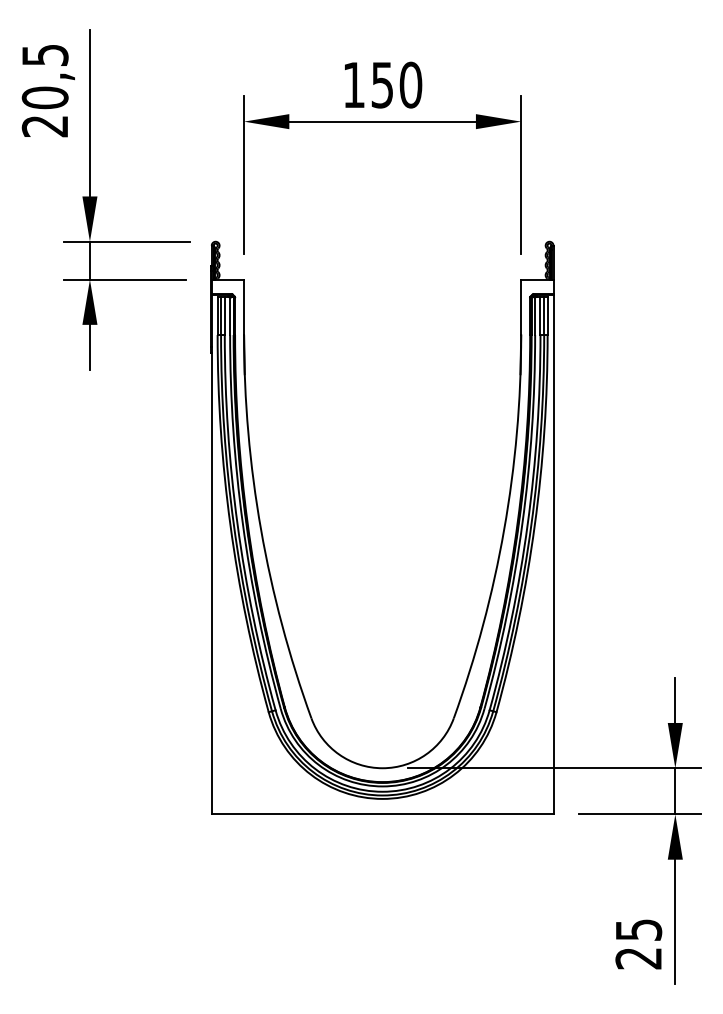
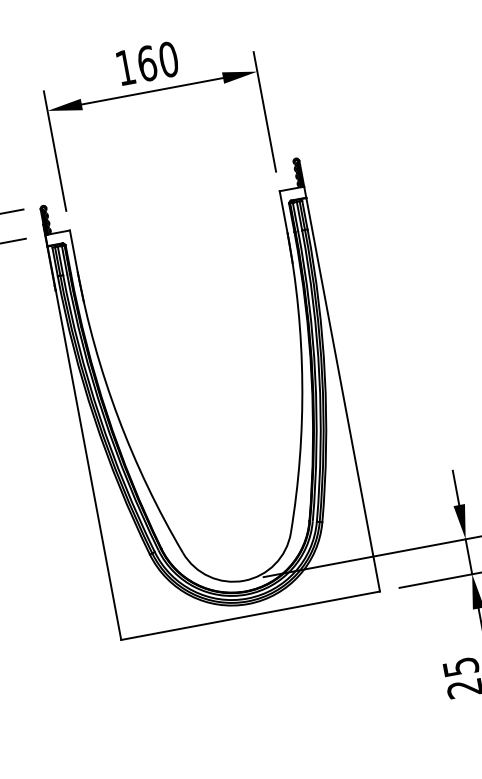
text: (382, 84) -> (147, 63), 150 -> 160

